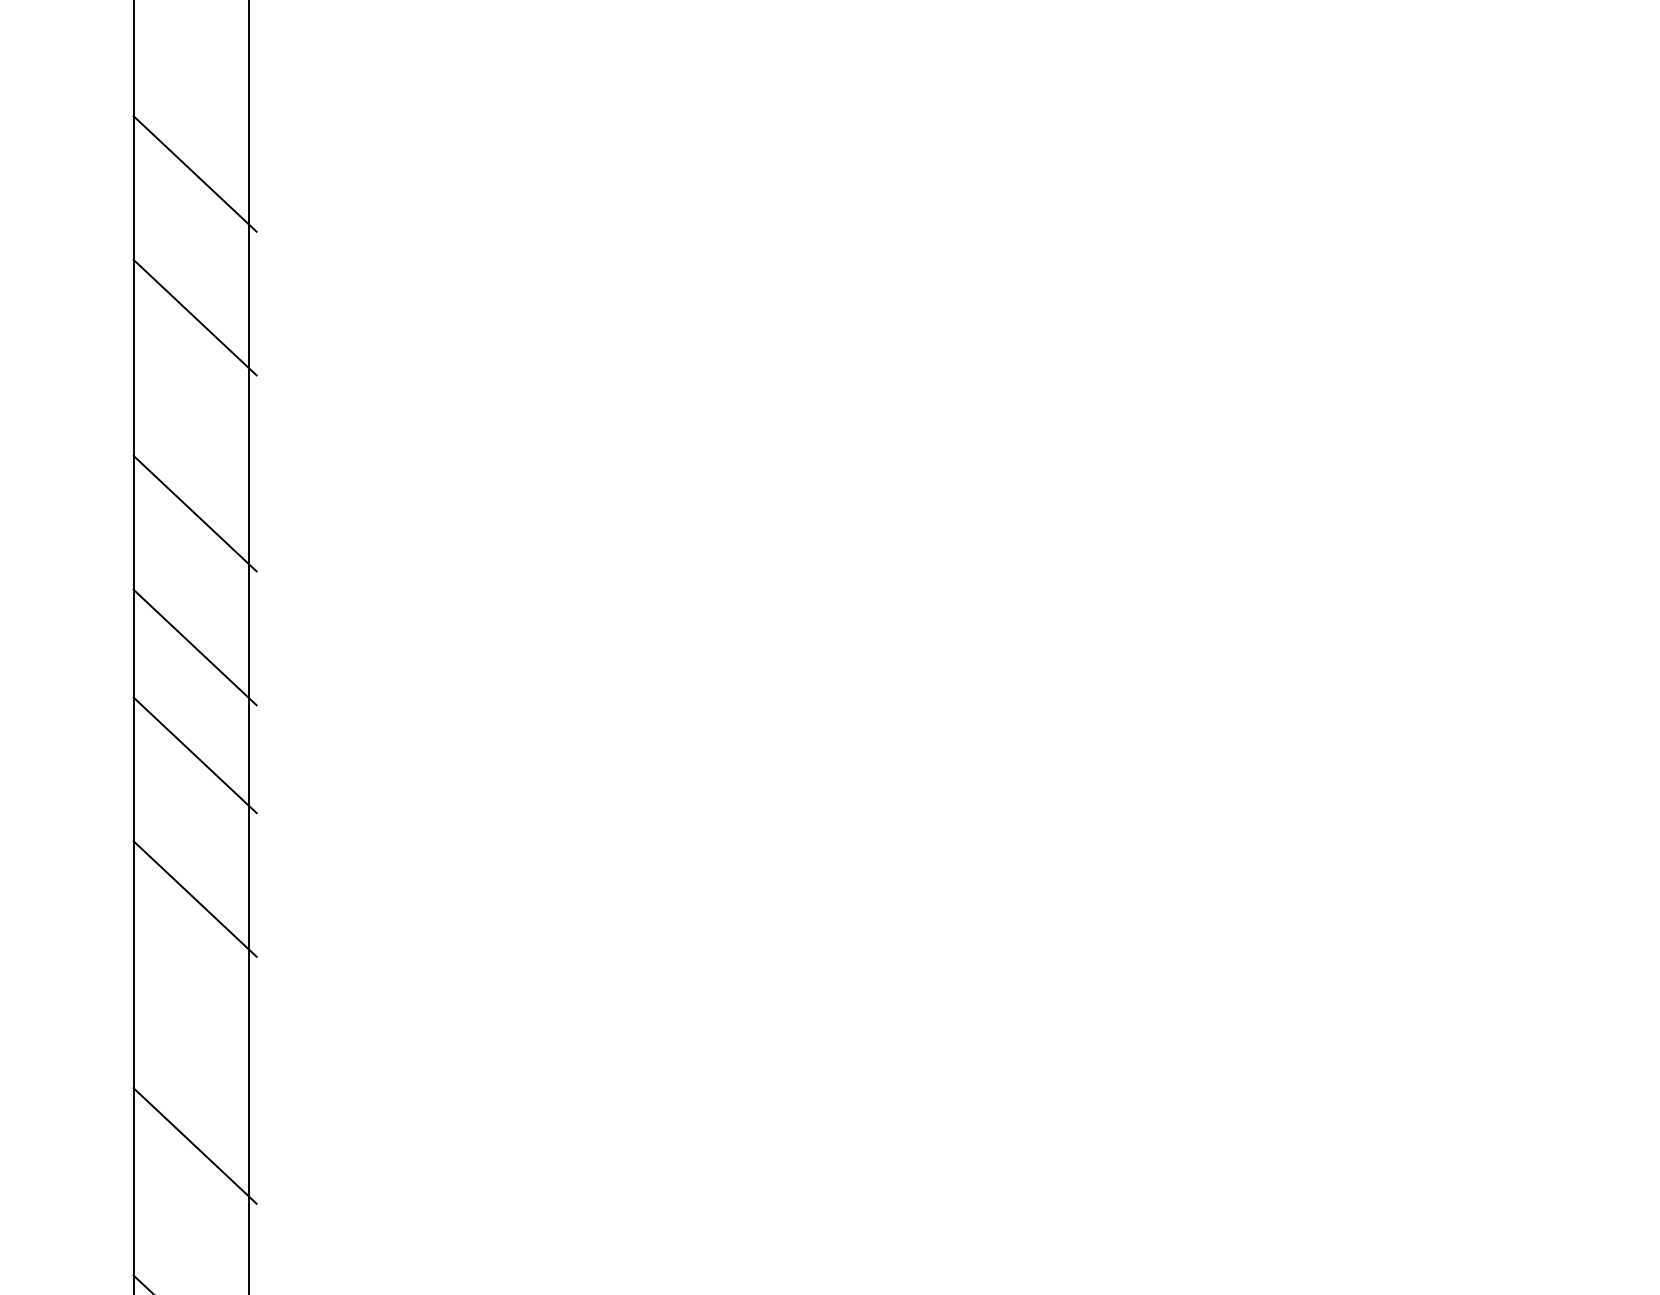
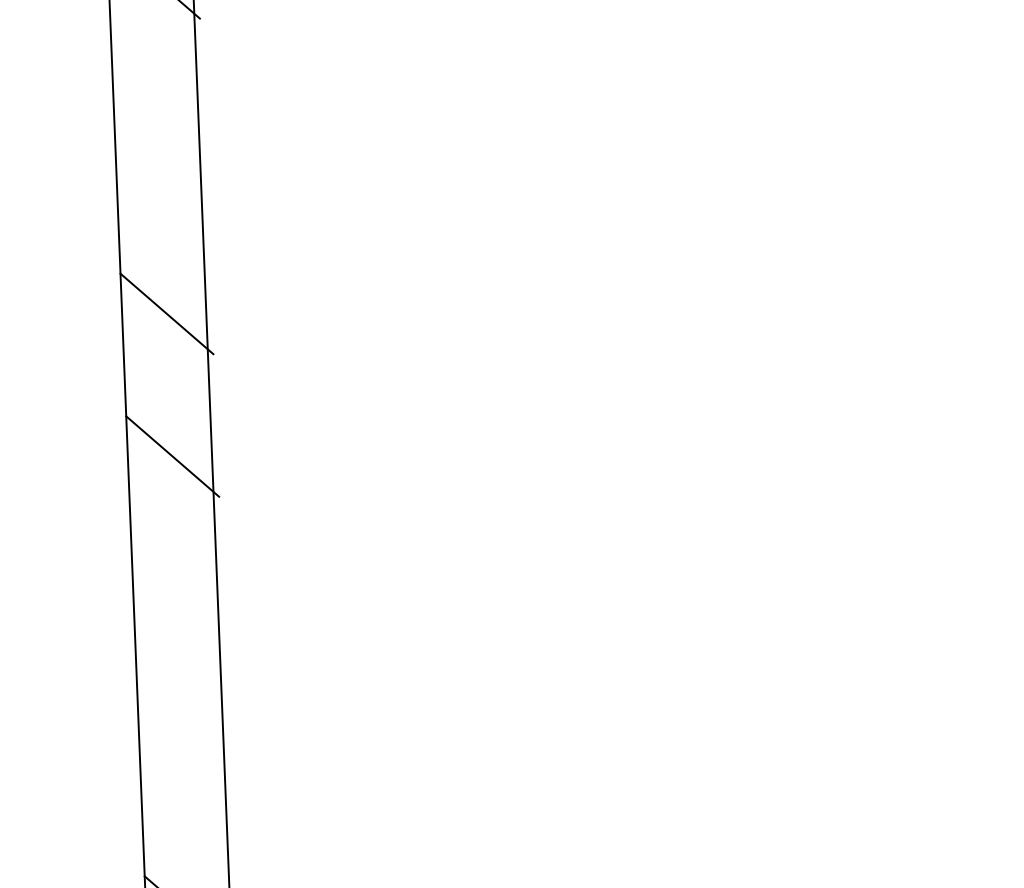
line: (194, 173) -> (162, 209), removed
line: (194, 647) -> (176, 553), removed
line: (194, 755) -> (179, 632), removed
line: (194, 898) -> (183, 736), removed

